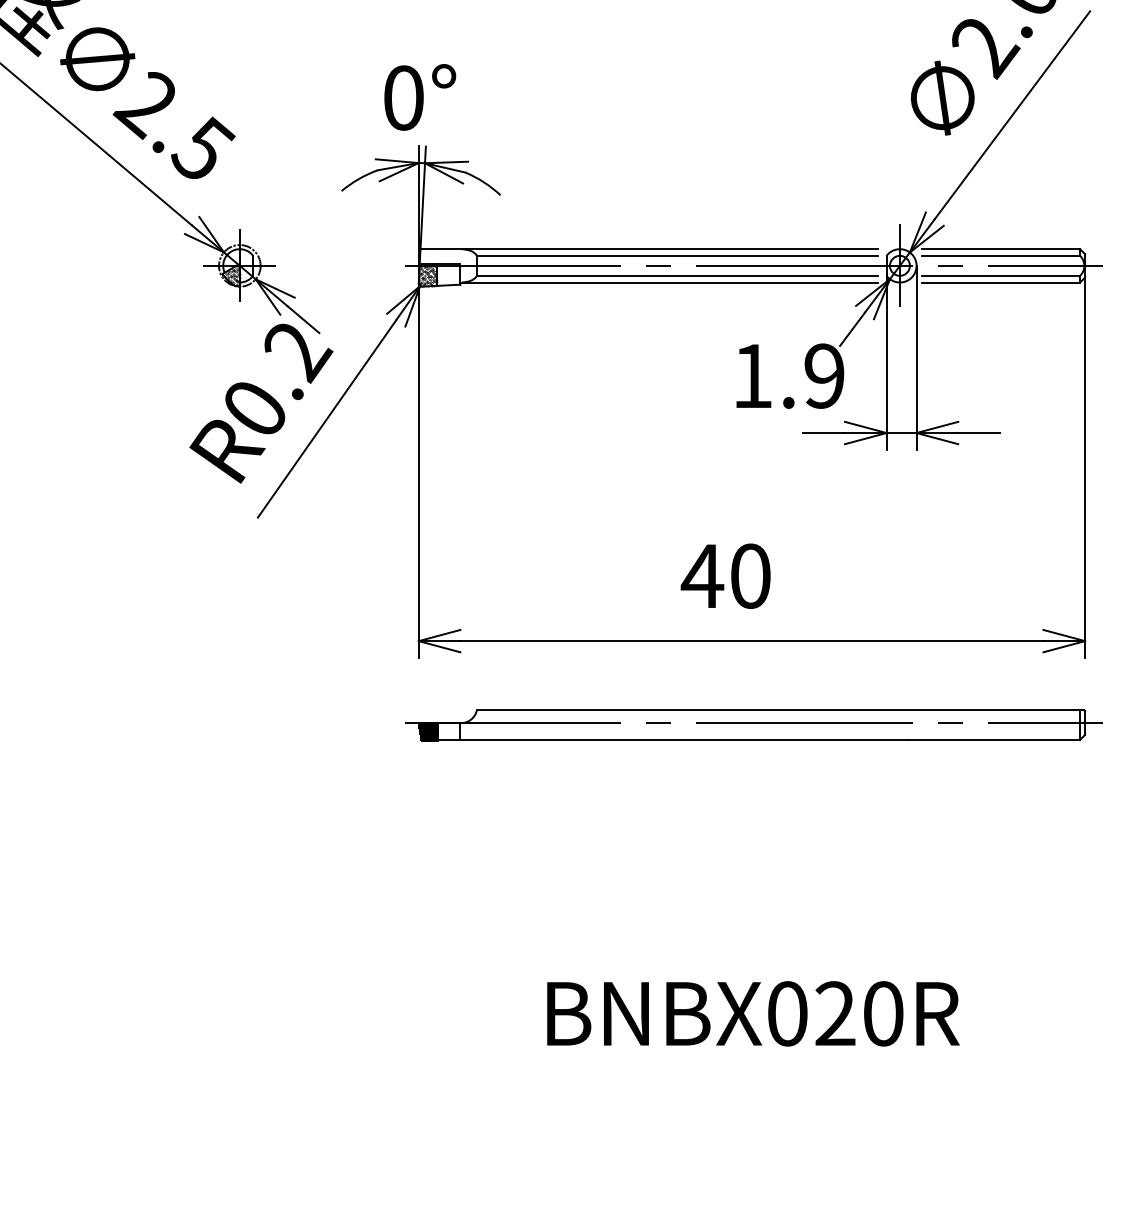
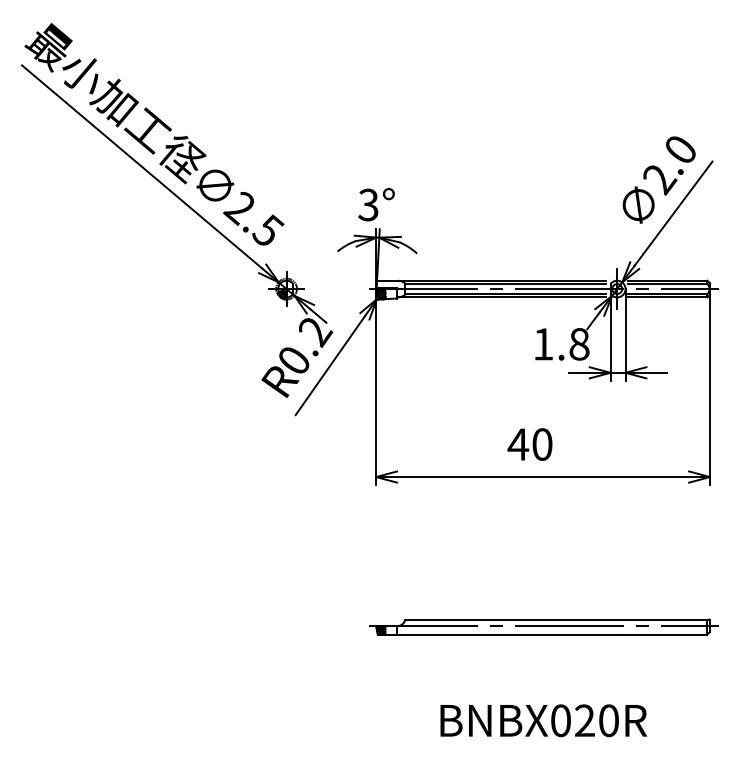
text: (403, 97) -> (368, 204), 0° -> 3°
text: (824, 376) -> (579, 344), 1.9 -> 1.8
part: (752, 723) -> (543, 626), moved
text: (752, 1013) -> (543, 720), moved

